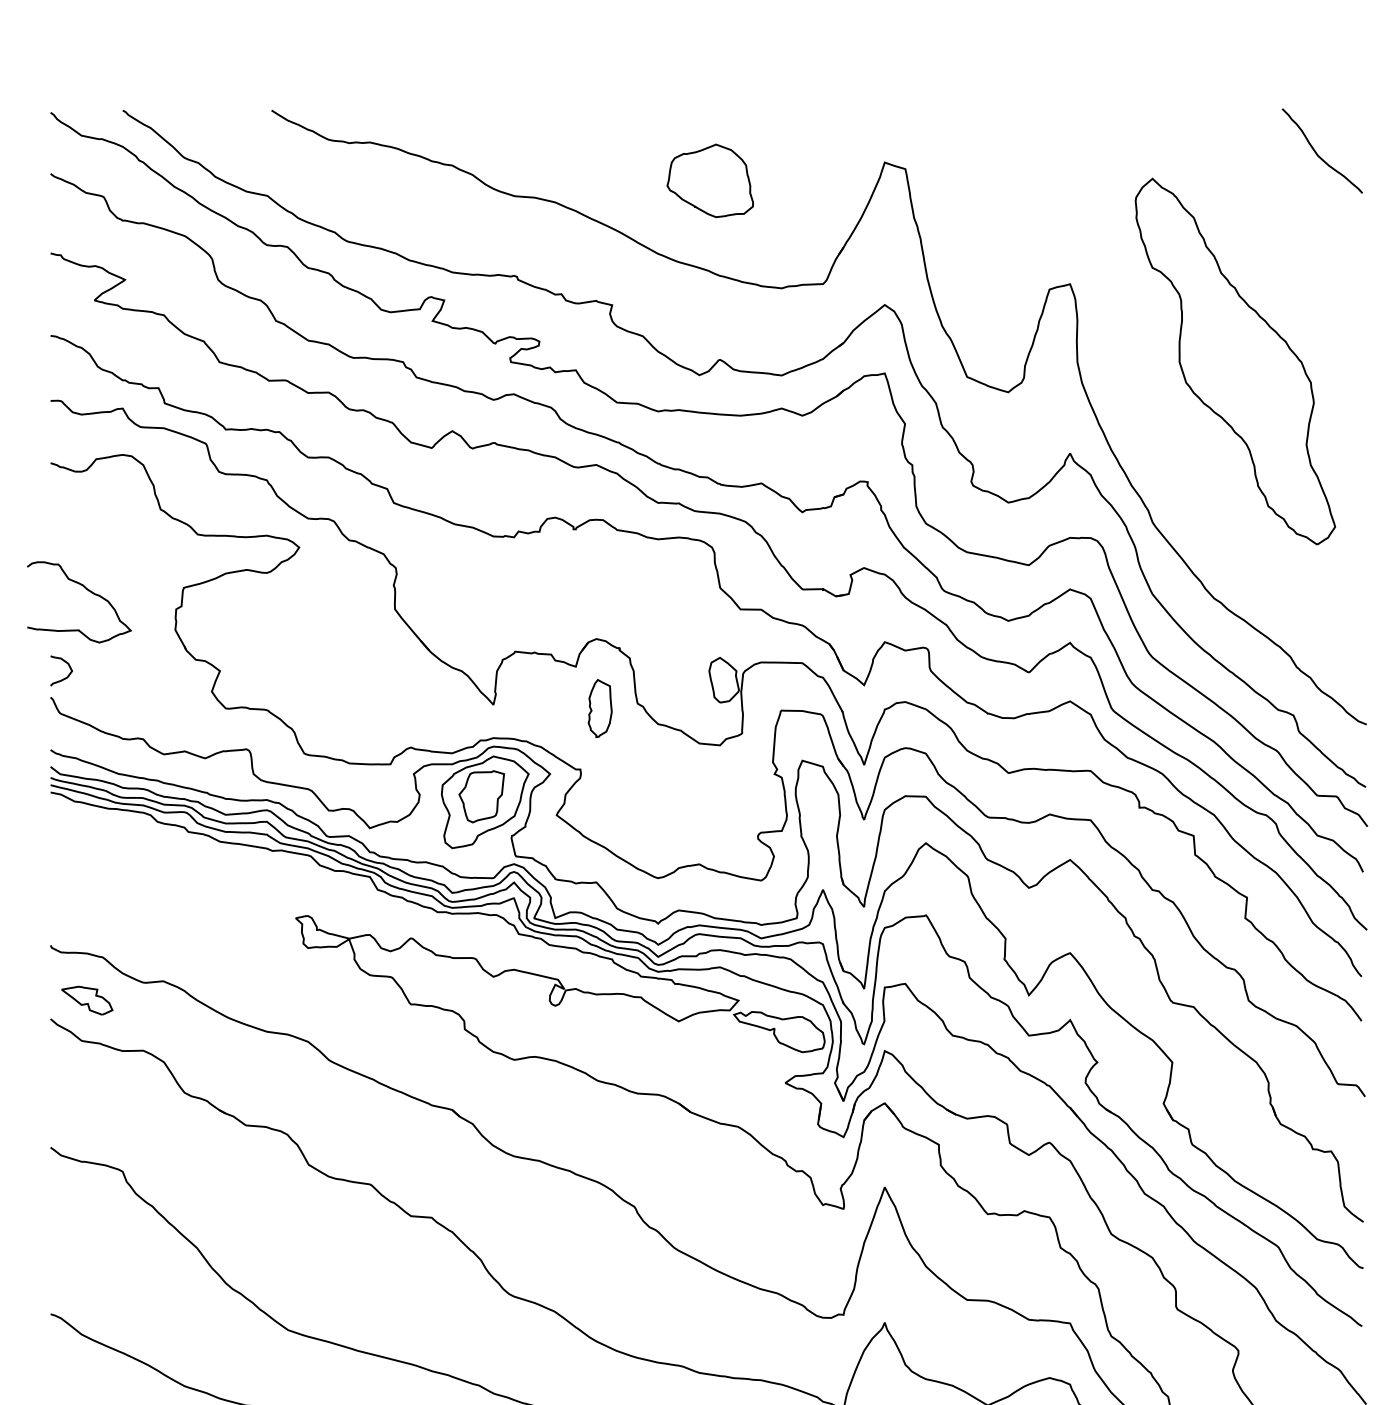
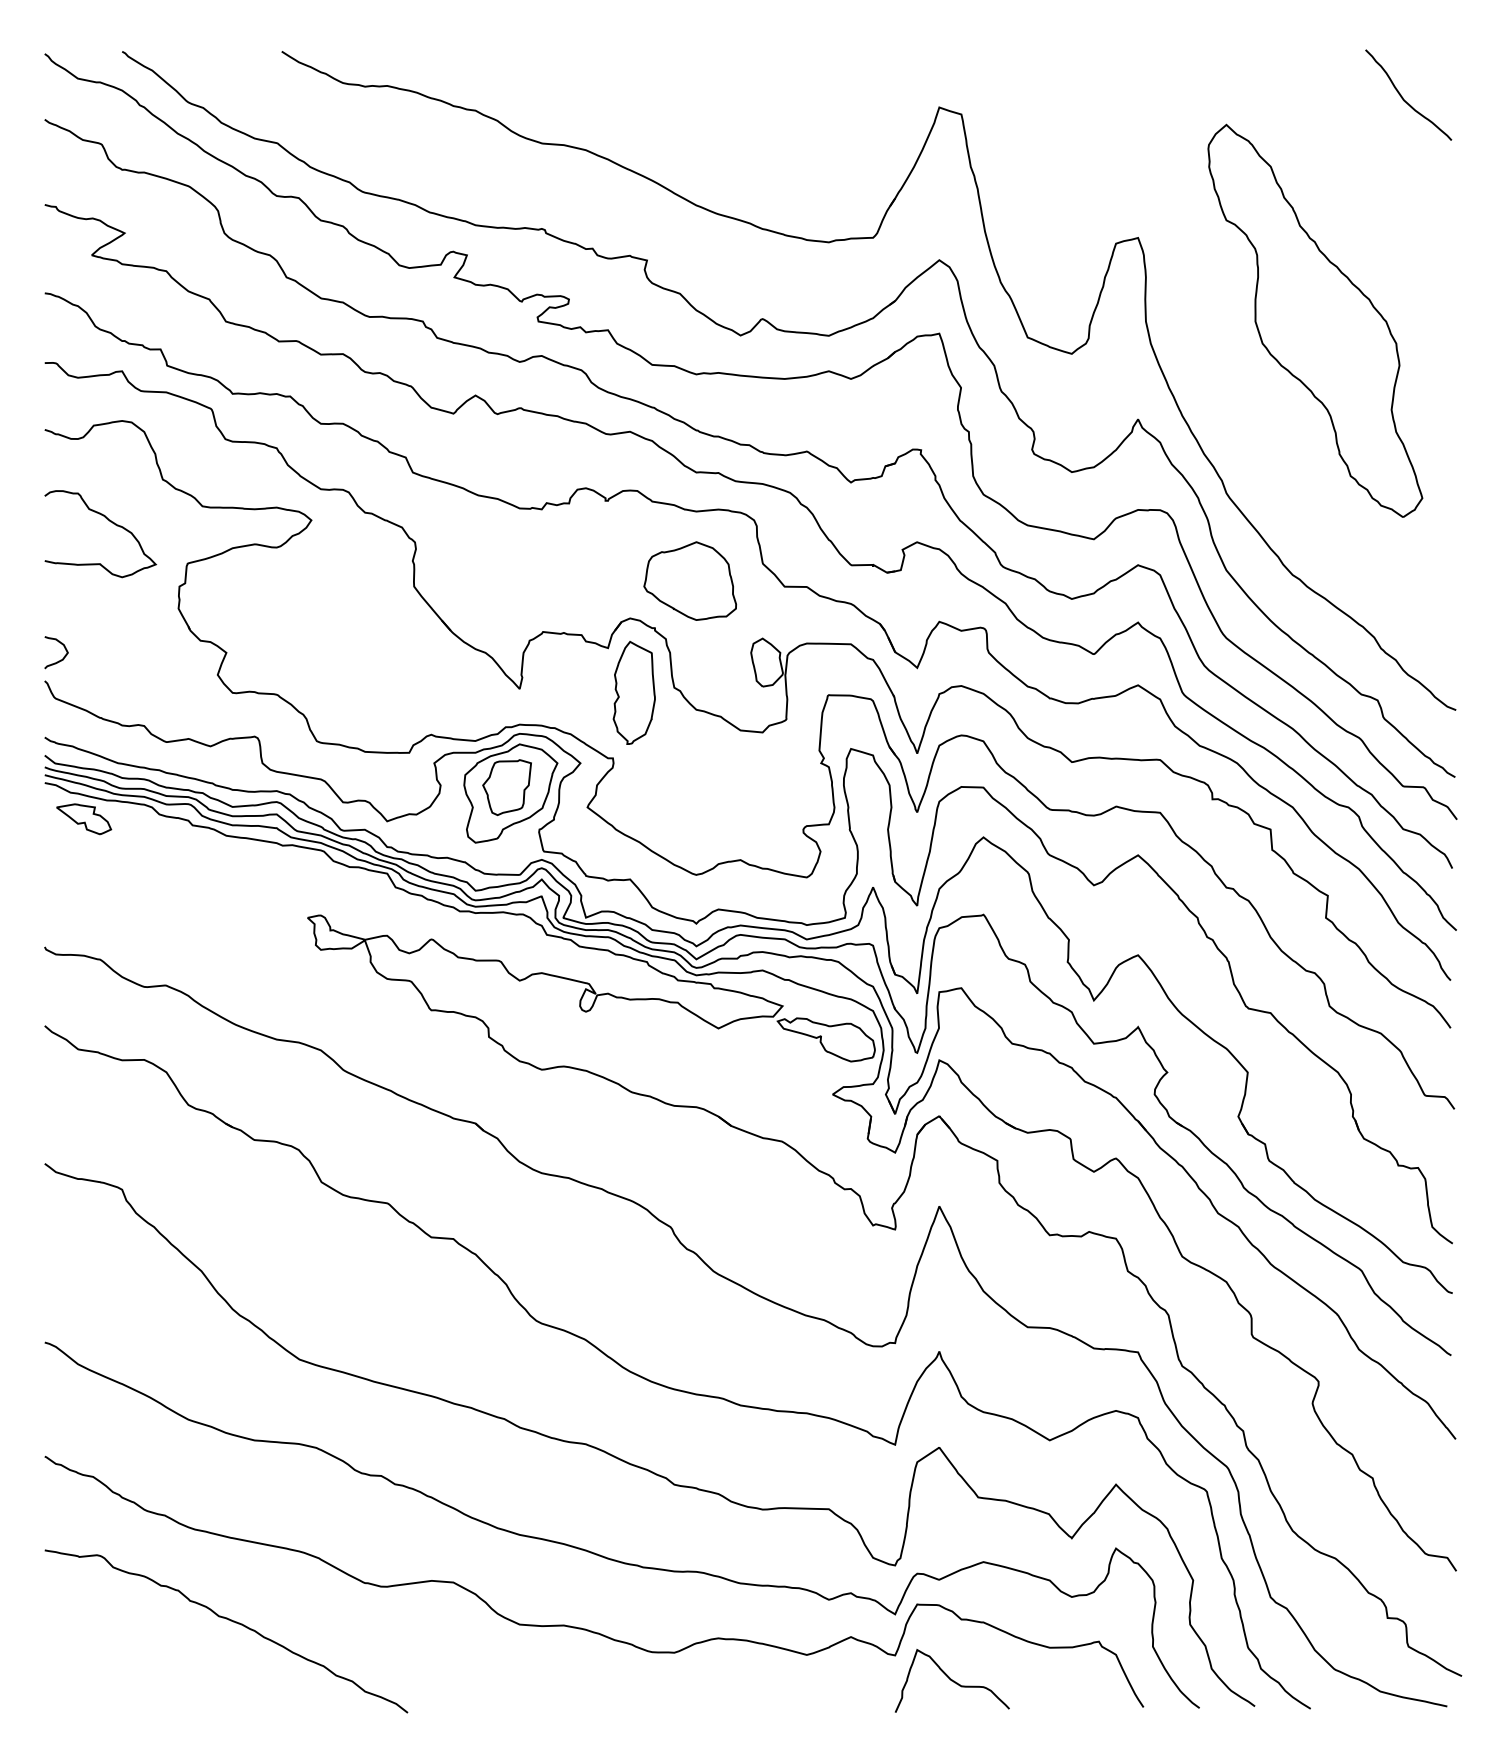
part: (709, 180) -> (689, 580), moved
curve: (88, 591) -> (110, 522), moved
part: (599, 708) -> (633, 692), size x1.67
part: (87, 1000) -> (84, 819), moved

